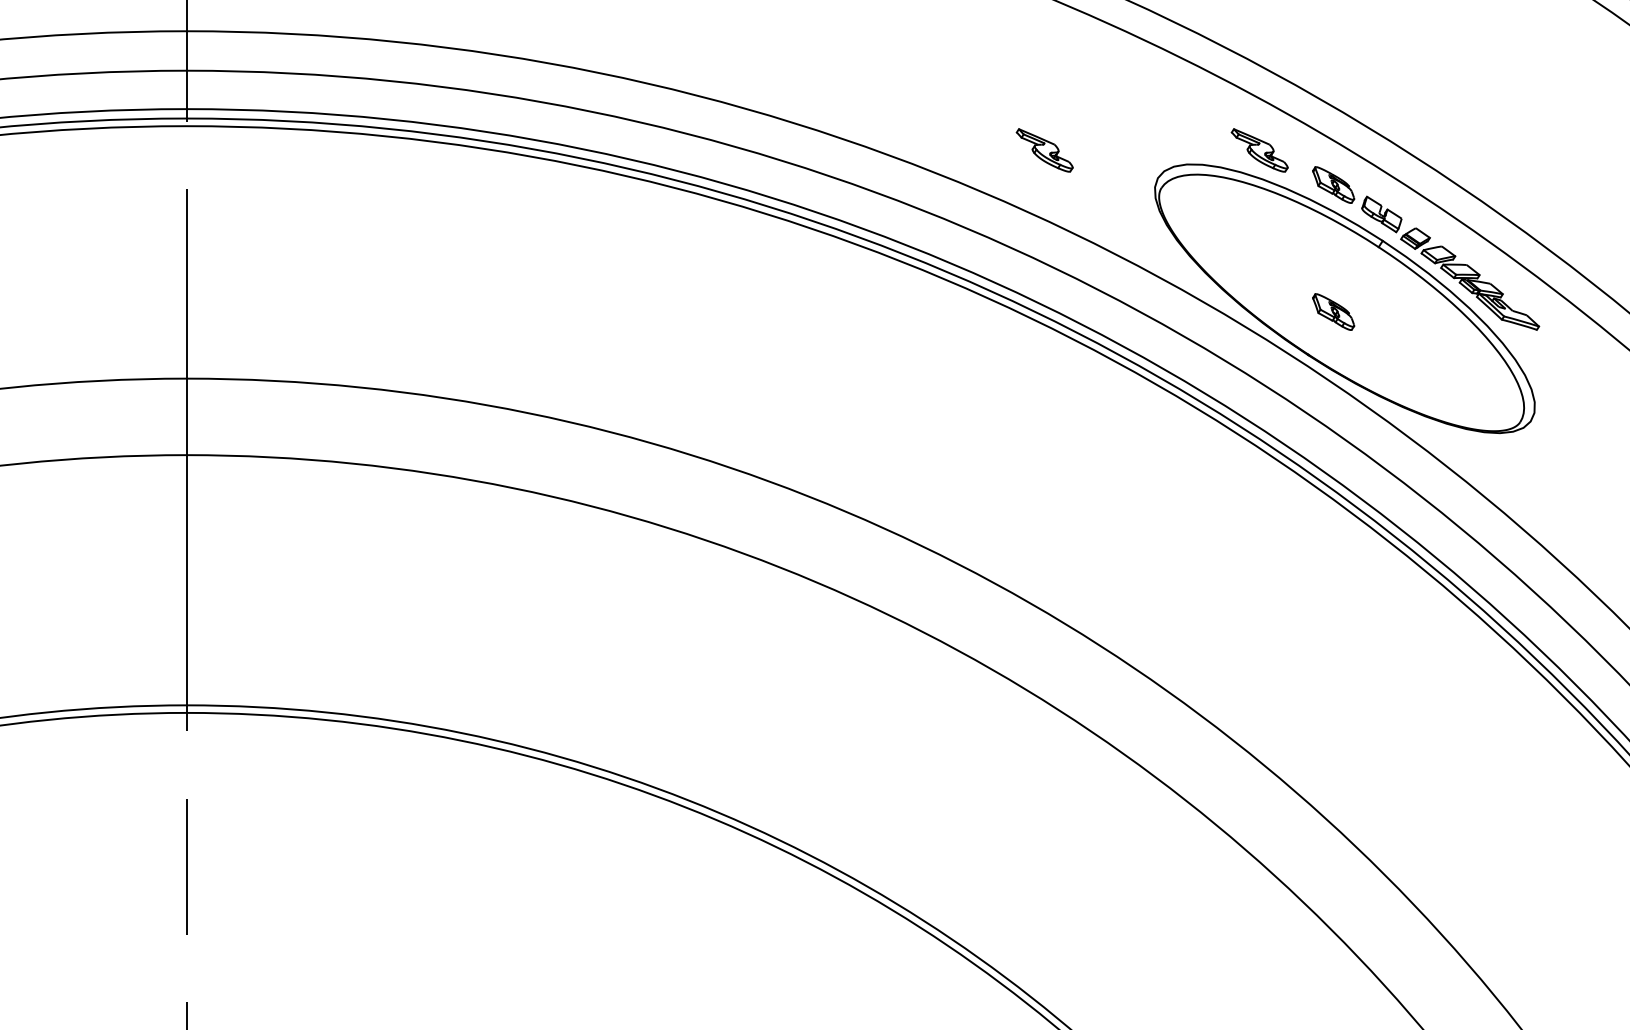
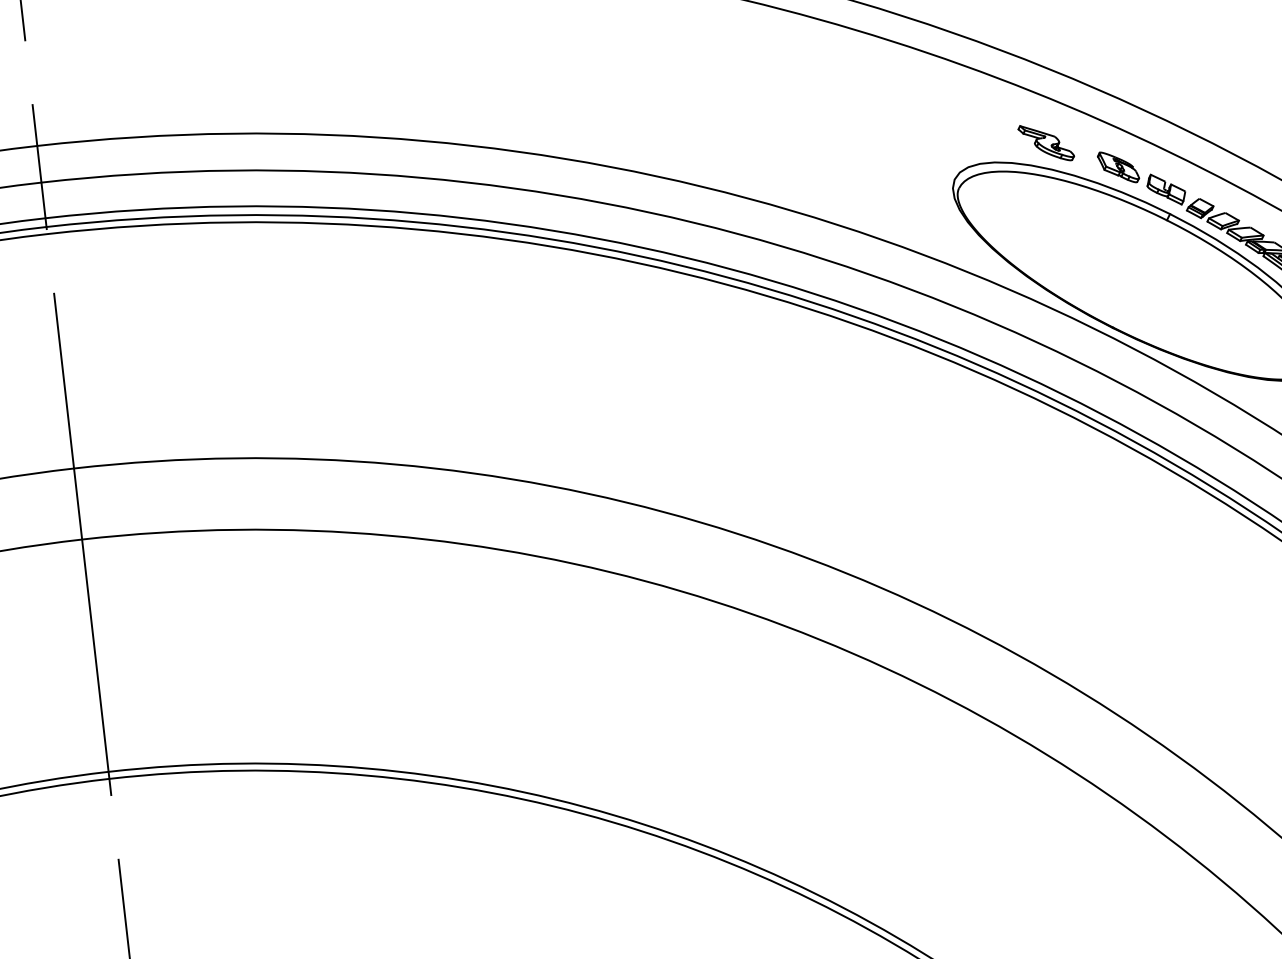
part: (1044, 150) -> (846, 165), removed
part: (1333, 311) -> (1131, 284), removed

